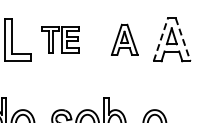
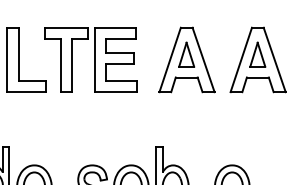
part: (60, 39) -> (90, 59), size x1.67
part: (124, 39) -> (186, 59), size x1.43
line: (160, 39) -> (240, 59), dashed -> solid
line: (183, 39) -> (275, 59), dashed -> solid

